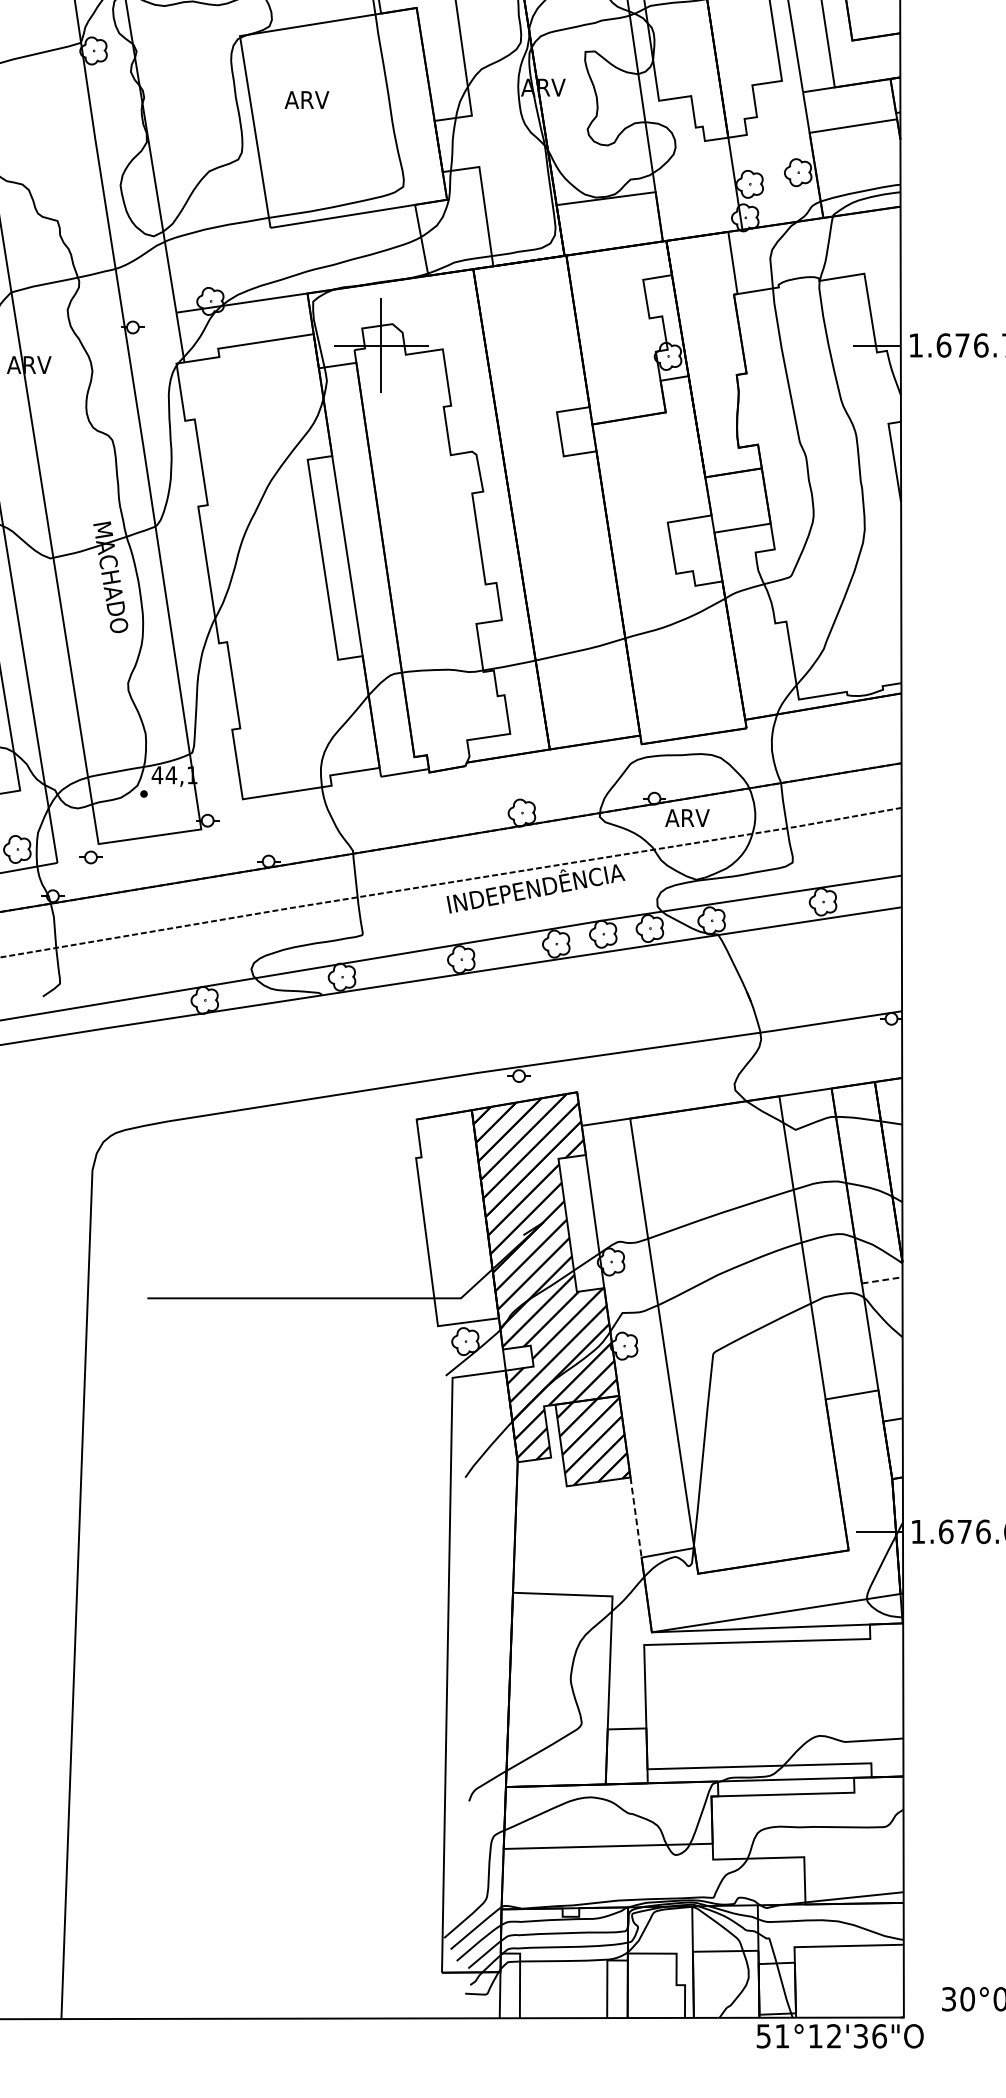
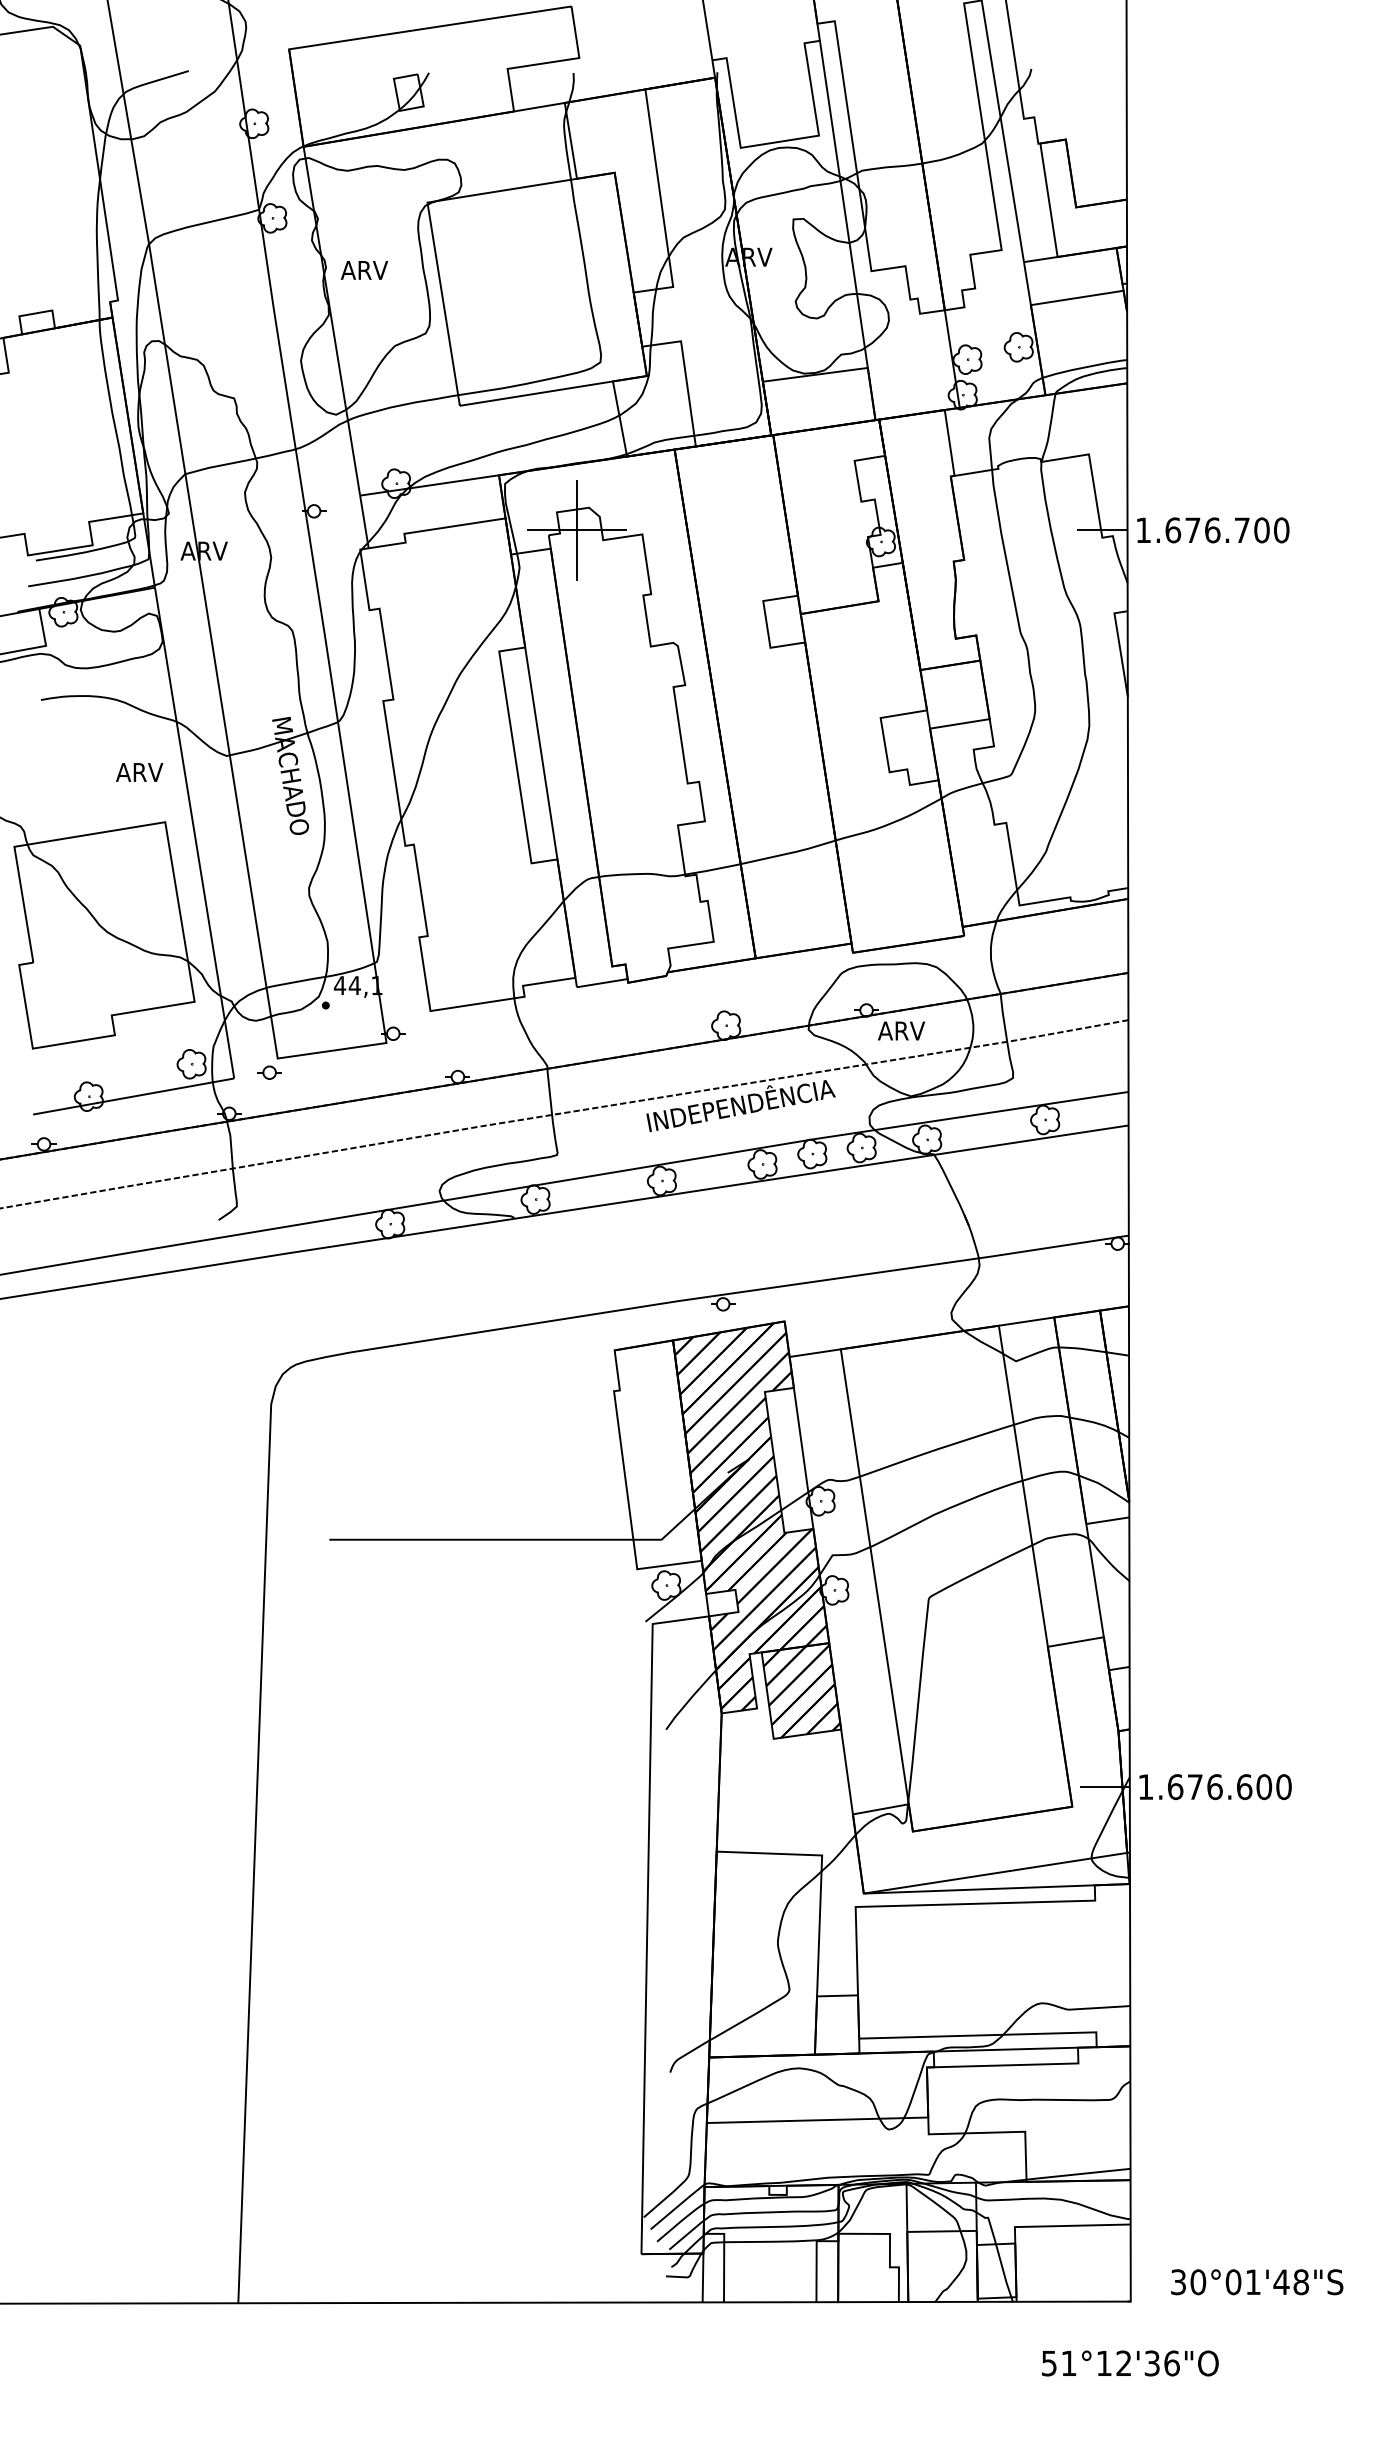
text: (307, 100) -> (364, 270), moved
line: (881, 1280) -> (1107, 1520), dashed -> solid
line: (636, 1517) -> (847, 1771), dashed -> solid
text: (840, 2036) -> (1130, 2363), moved

